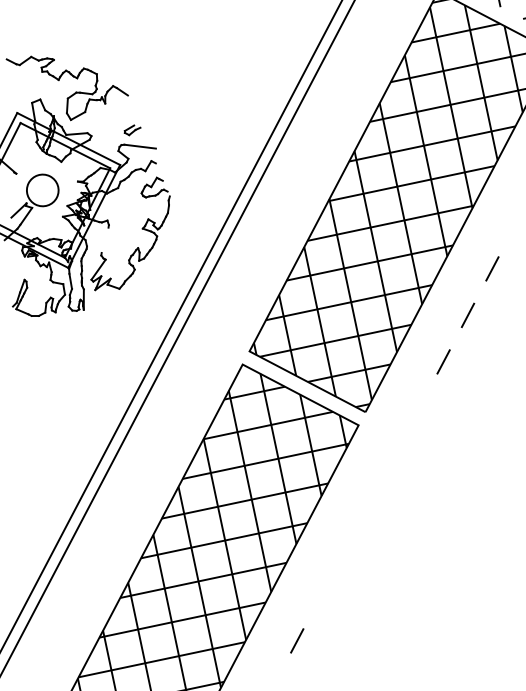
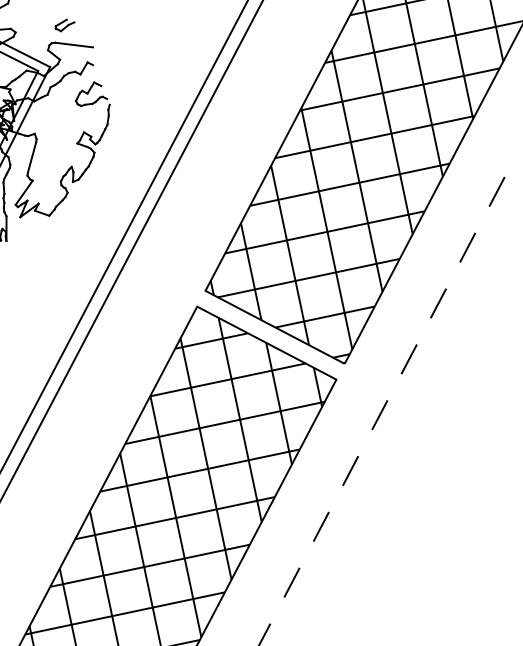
line: (104, 239) -> (31, 156), added
line: (419, 408) -> (409, 359), added
line: (394, 454) -> (379, 414), added
line: (370, 501) -> (350, 471), added
line: (345, 547) -> (320, 526), added
line: (321, 594) -> (291, 582), added

